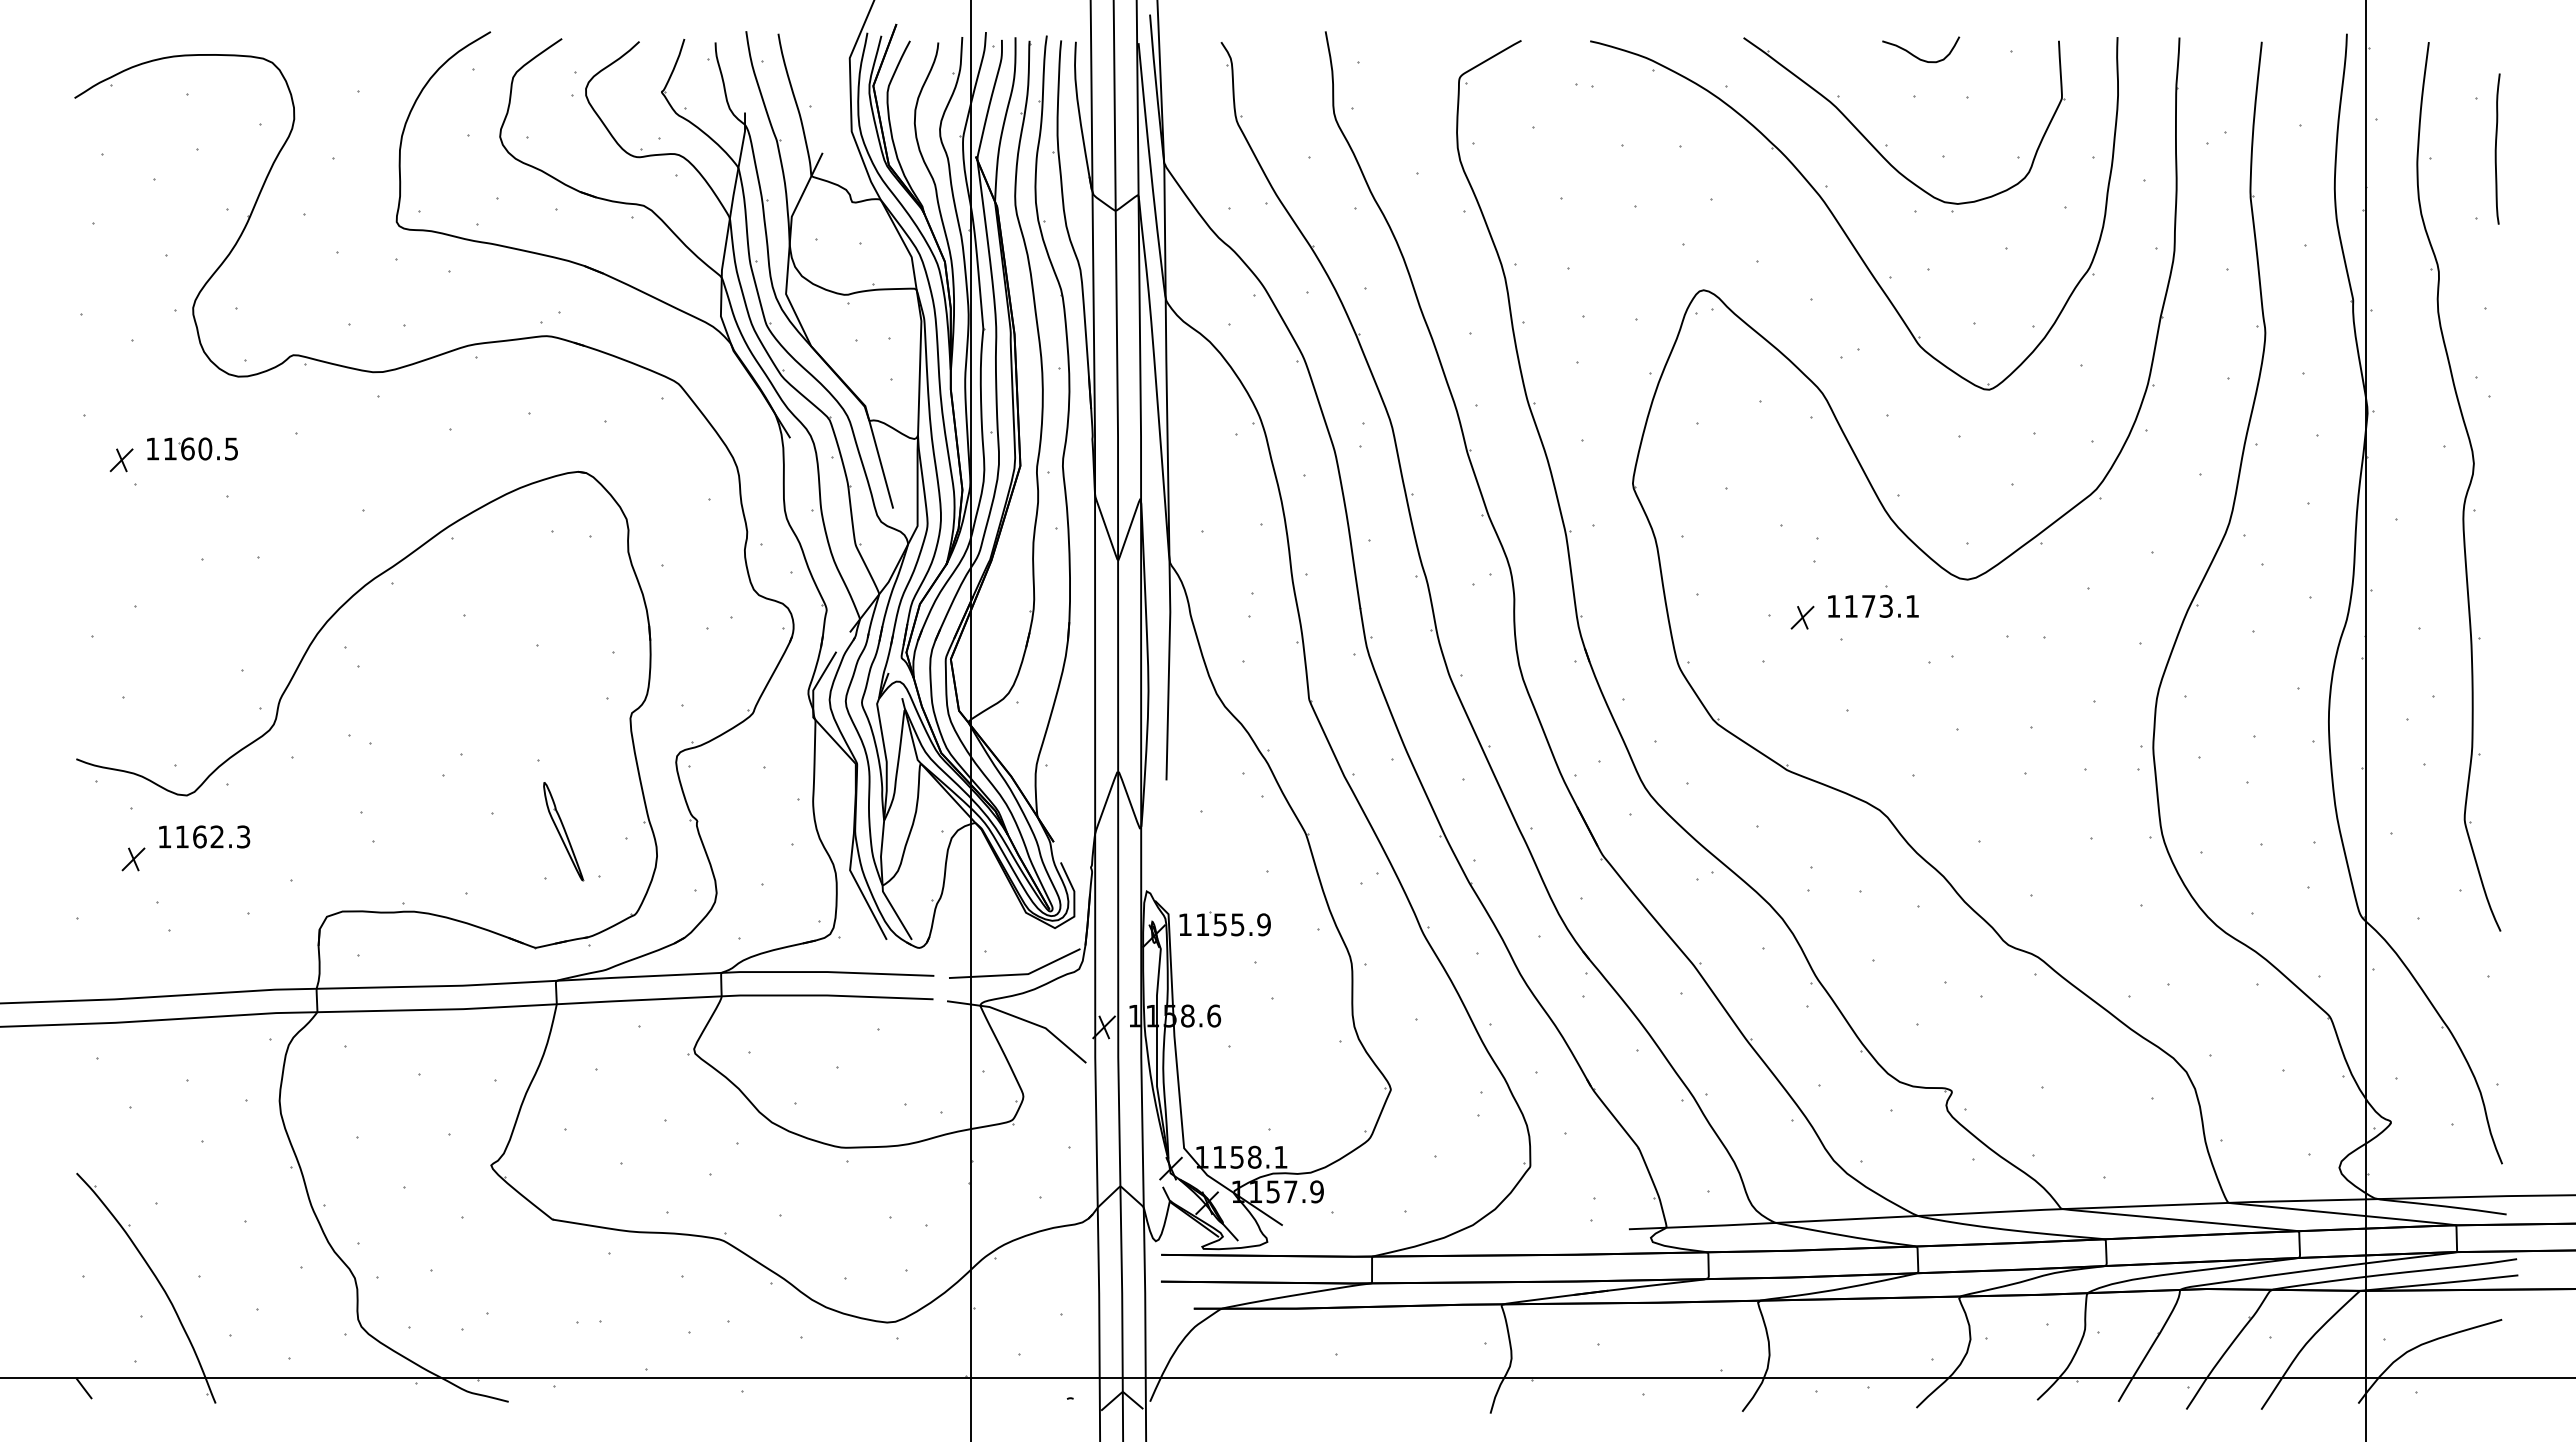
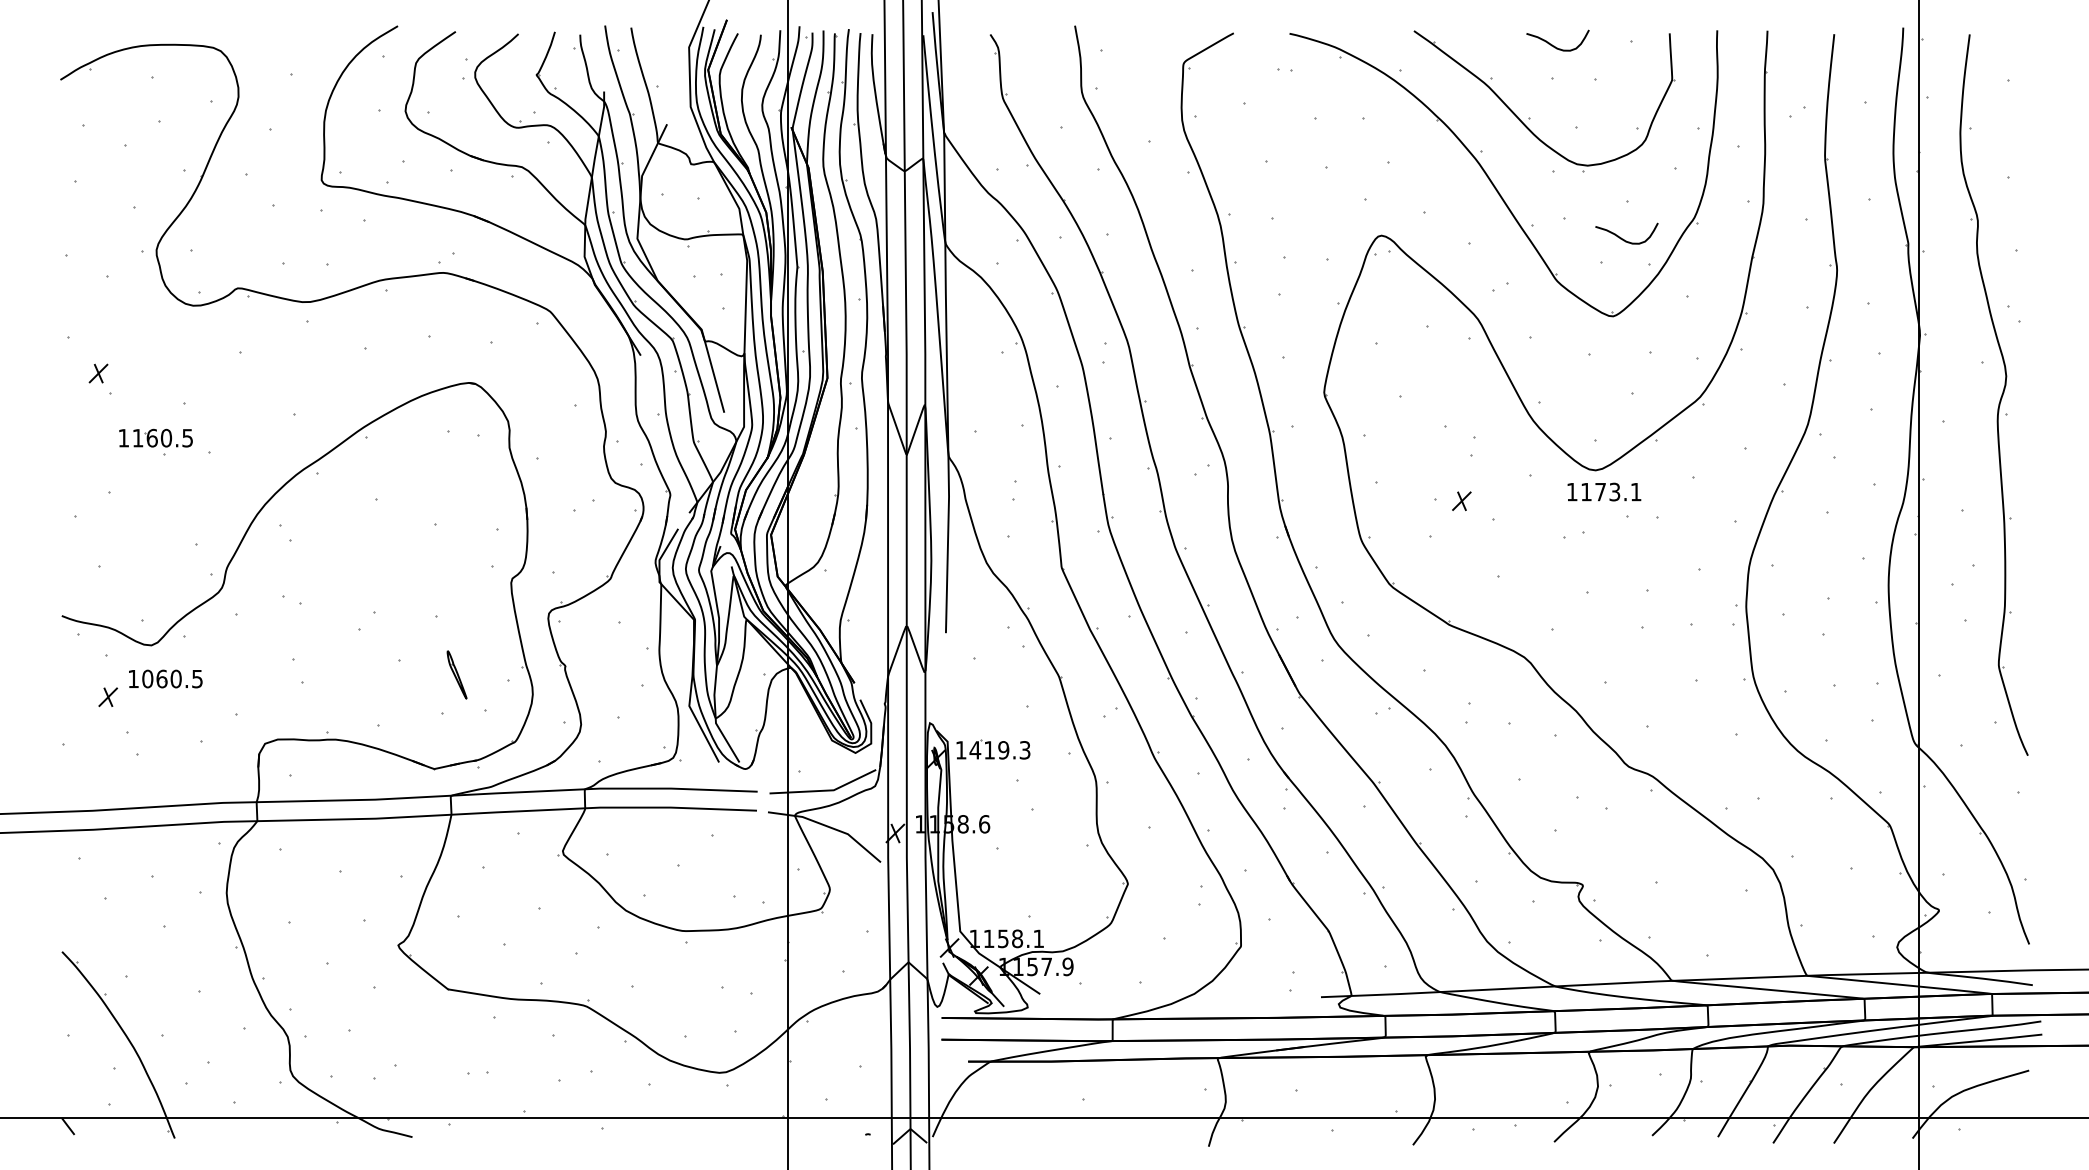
curve: (2496, 148) -> (2024, 120), removed
curve: (2002, 294) -> (1623, 239), added
part: (192, 448) -> (156, 437), moved
text: (1873, 606) -> (1604, 492), moved
part: (563, 831) -> (456, 674), size x0.6
text: (212, 836) -> (172, 678), 1162.3 -> 1060.5
text: (1232, 924) -> (999, 750), 1155.9 -> 1419.3

